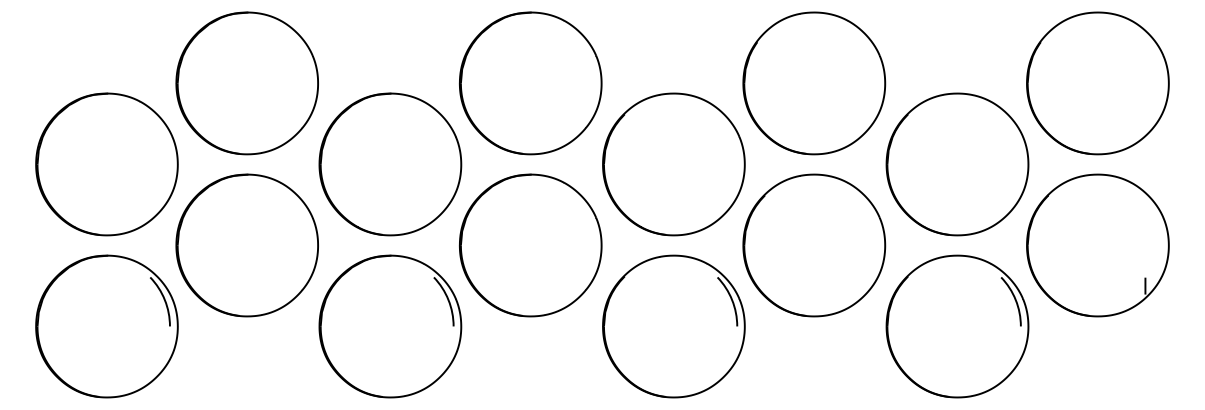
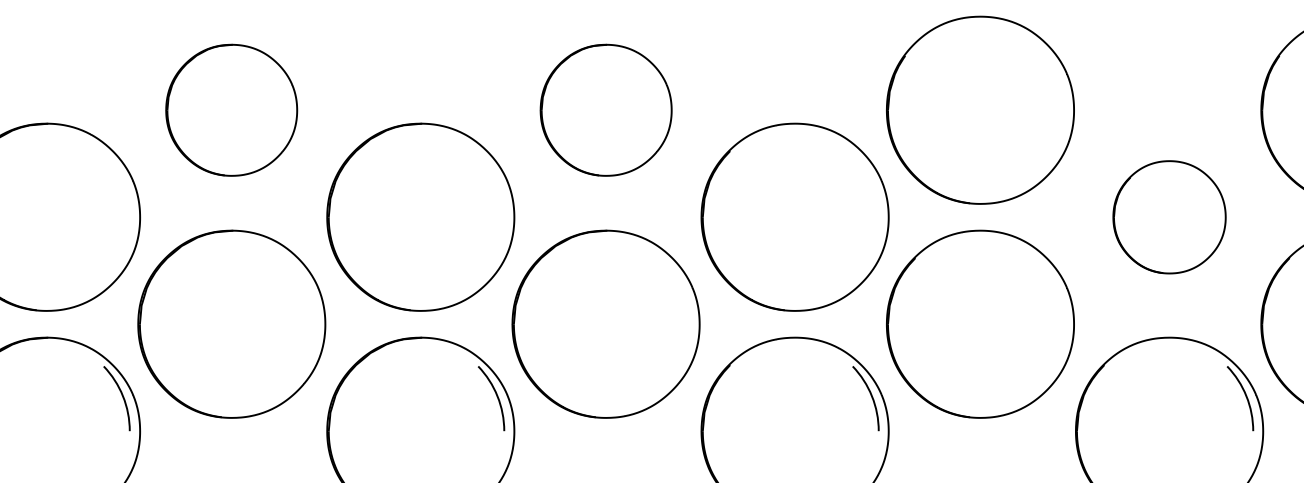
part: (246, 83) -> (230, 110), size x0.7
part: (530, 83) -> (605, 110), size x0.7
part: (957, 164) -> (1169, 217), size x0.6

